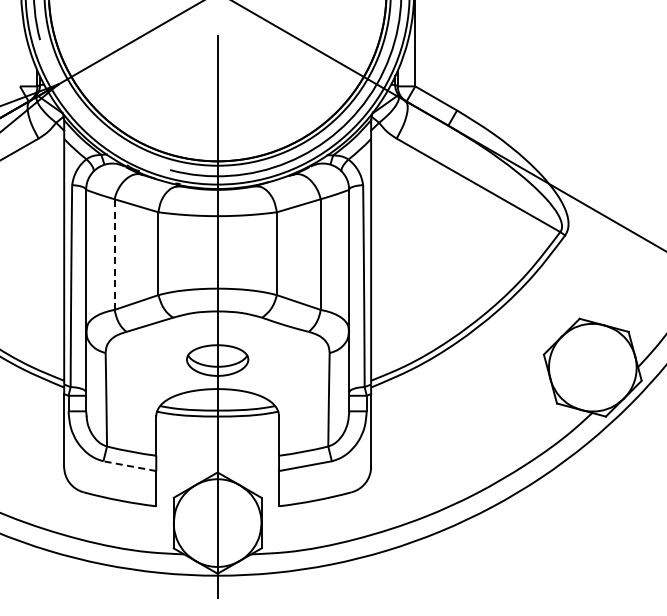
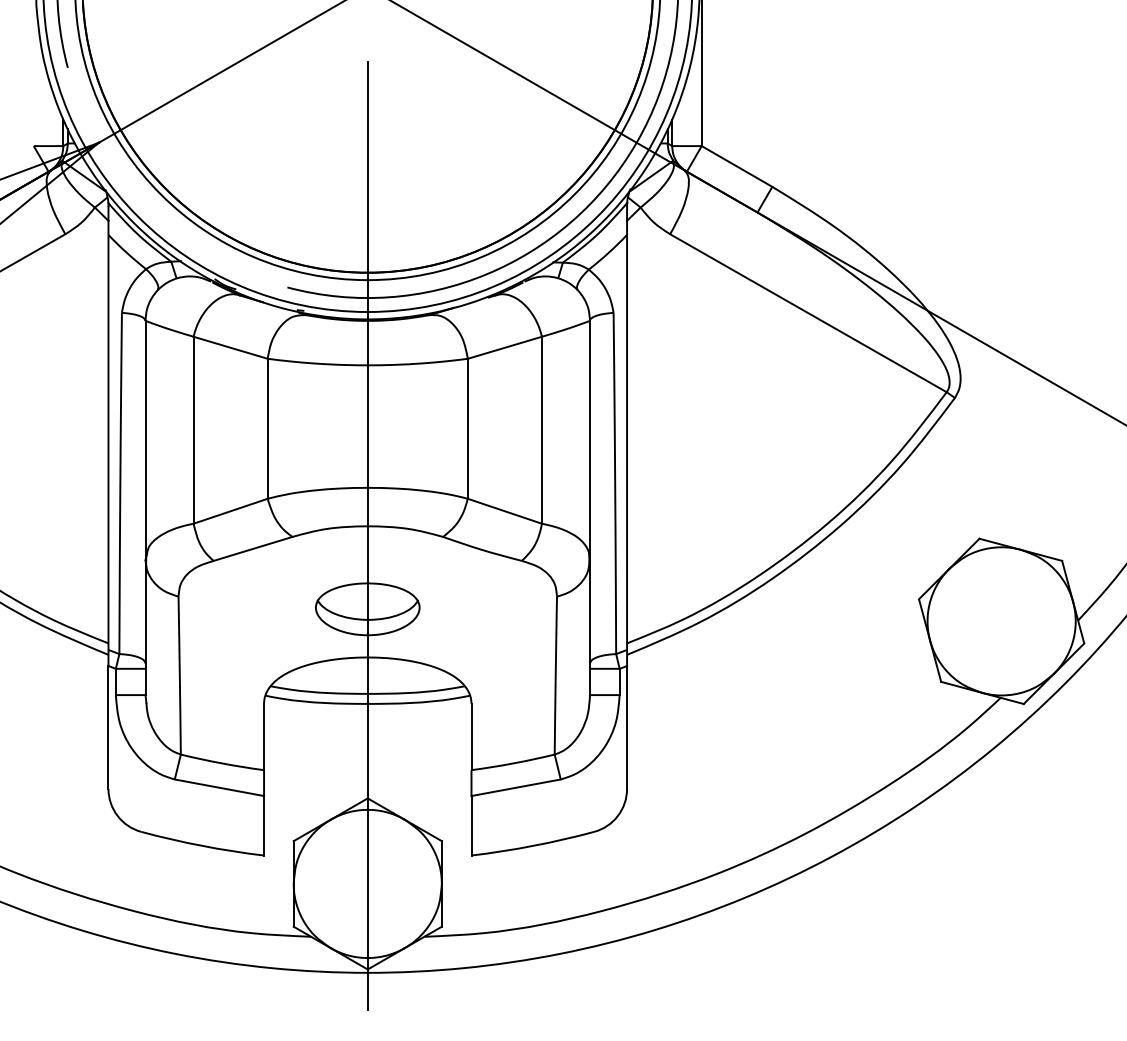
line: (114, 254) -> (193, 430), dashed -> solid
line: (129, 466) -> (218, 788), dashed -> solid

